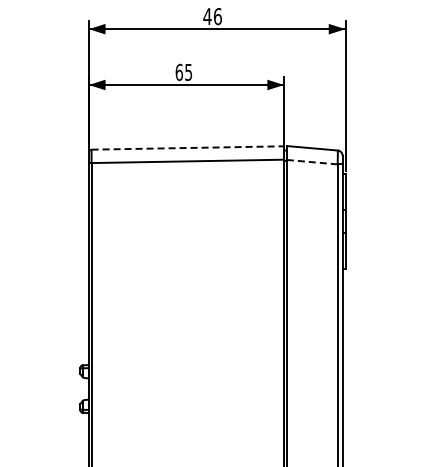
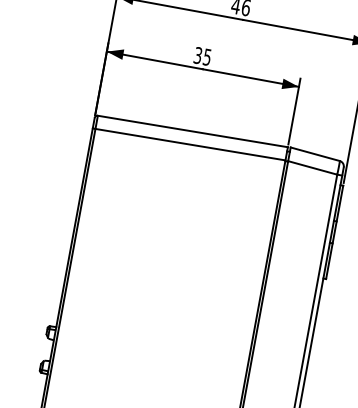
text: (179, 72) -> (198, 55), 65 -> 35
line: (188, 147) -> (193, 131), dashed -> solid
line: (312, 162) -> (312, 168), dashed -> solid

